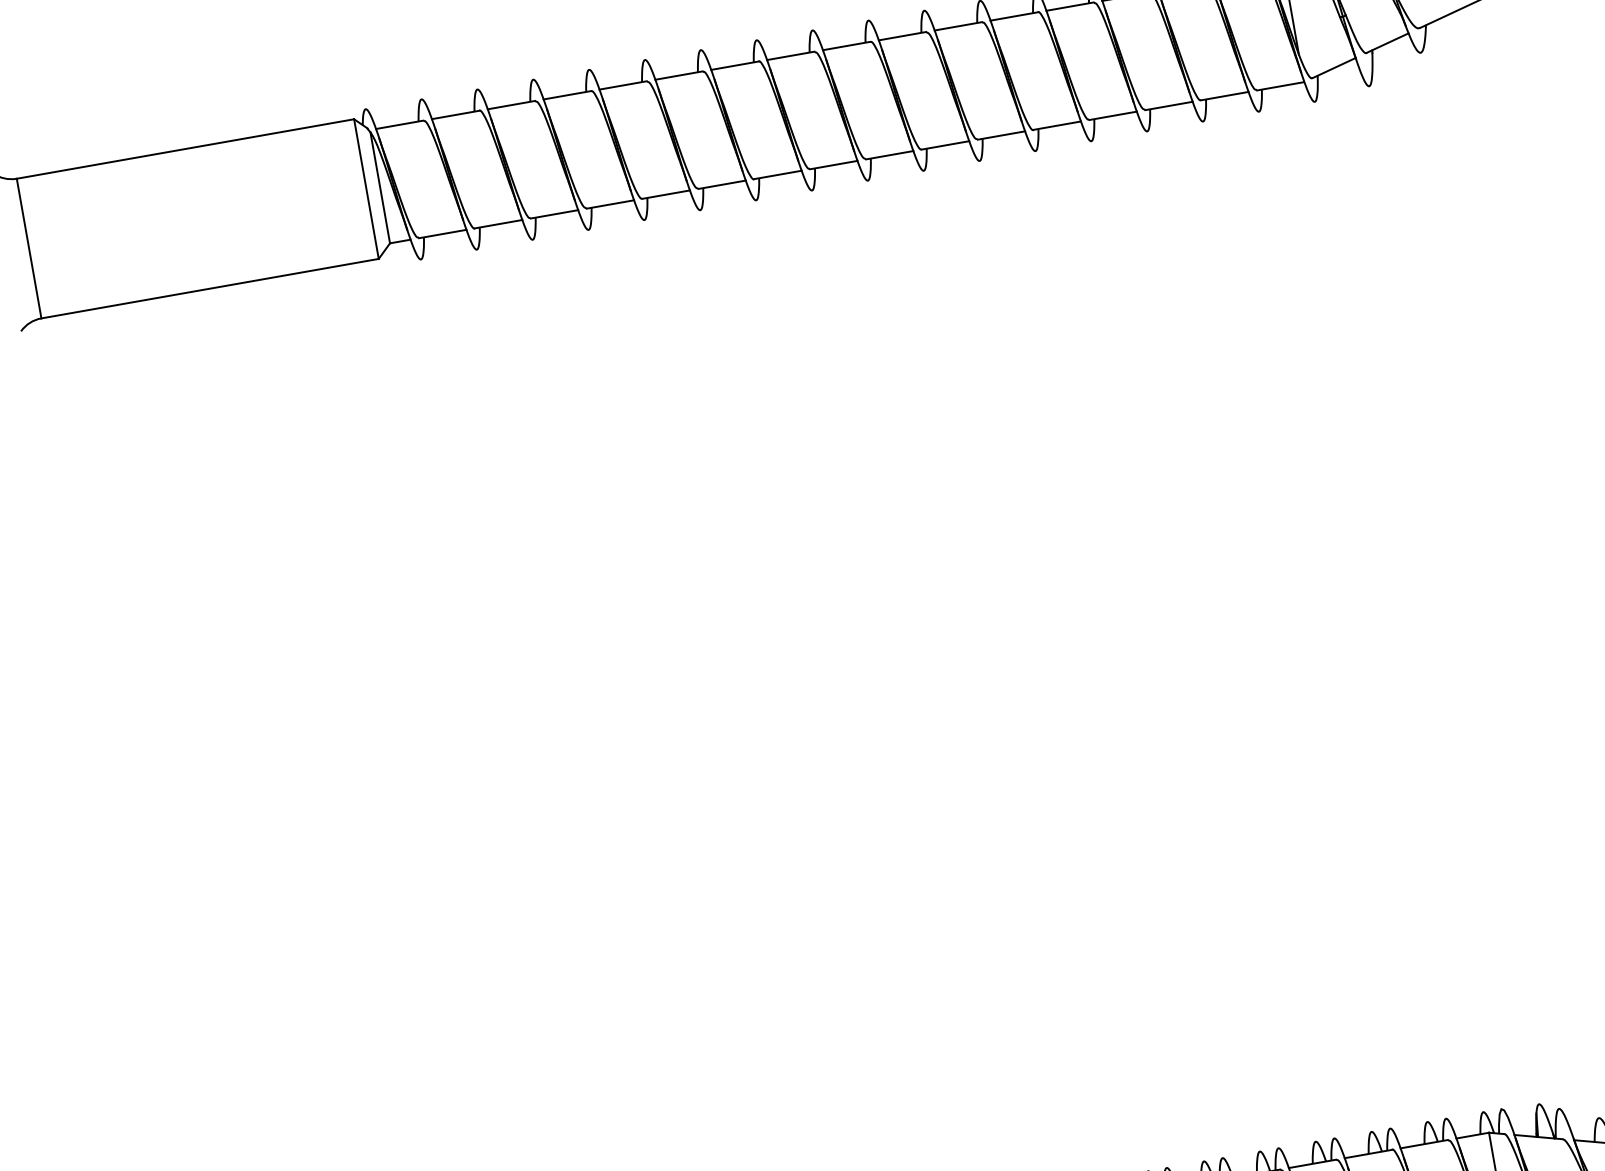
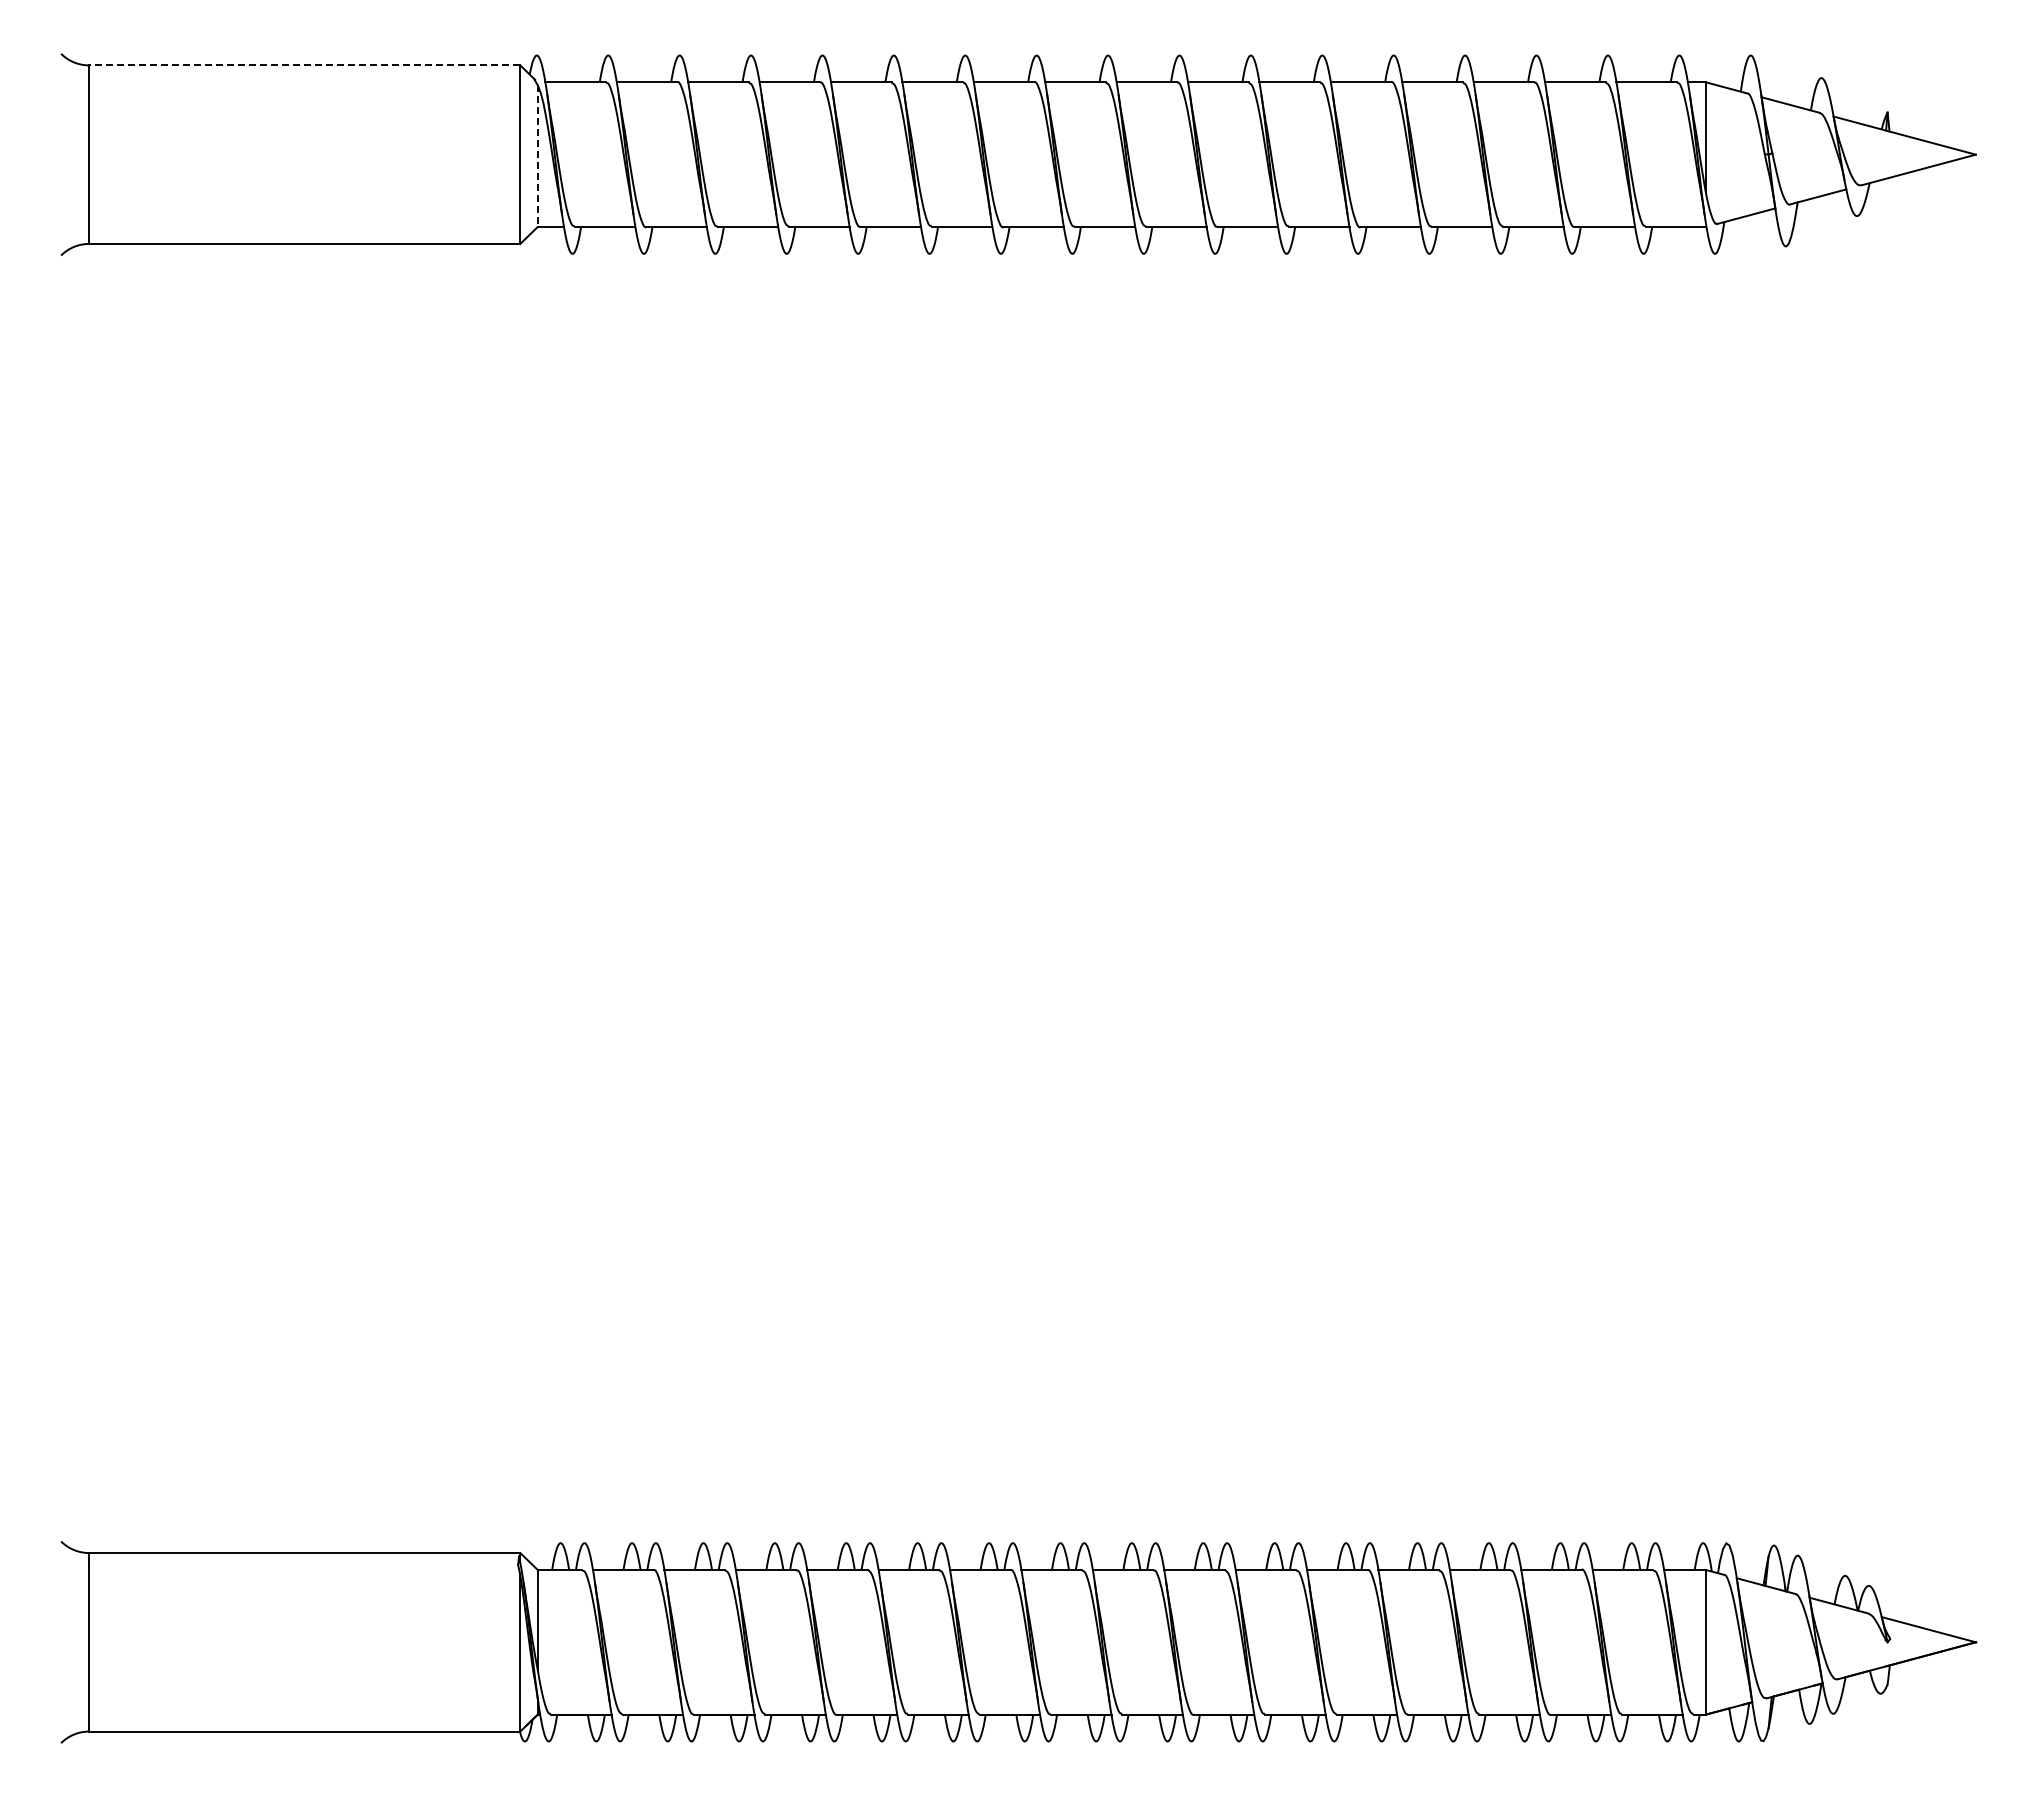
line: (185, 149) -> (304, 65), solid -> dashed
line: (380, 188) -> (537, 156), solid -> dashed

